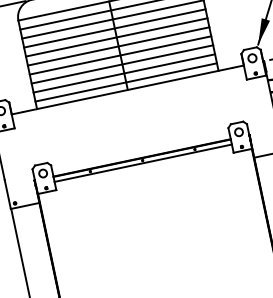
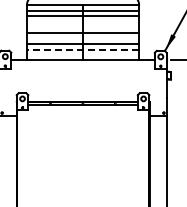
line: (113, 27) -> (82, 21), removed
line: (115, 37) -> (82, 27), removed
line: (119, 55) -> (82, 38), removed
line: (123, 73) -> (82, 49), solid -> dashed
line: (125, 82) -> (82, 55), removed

